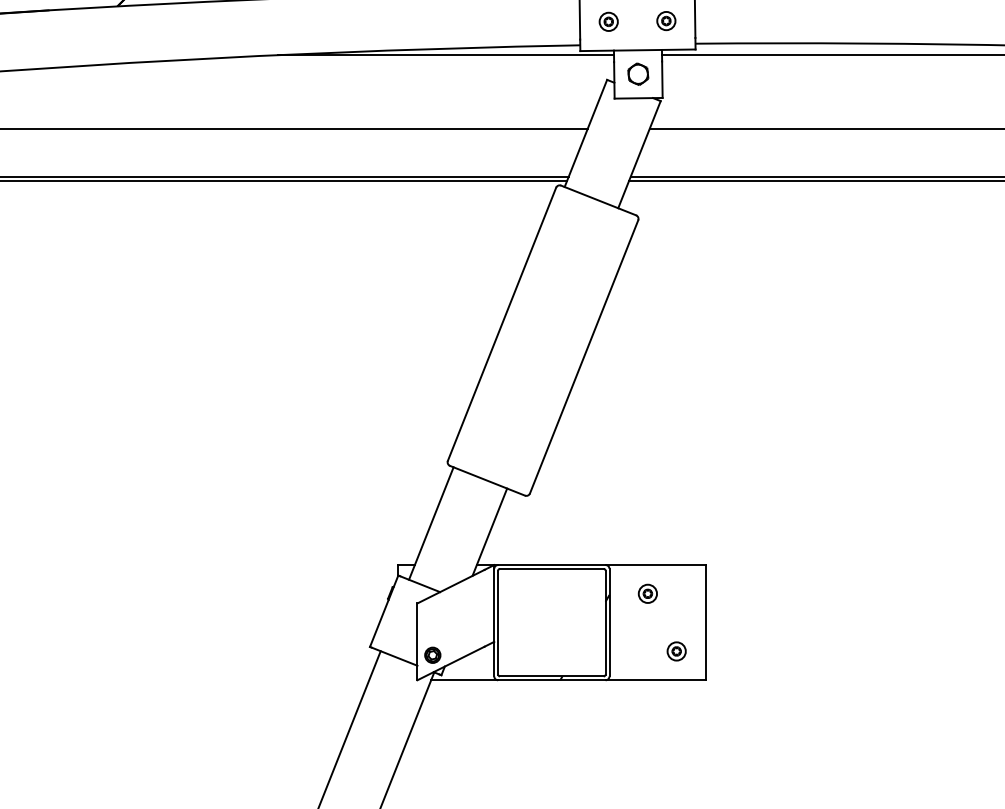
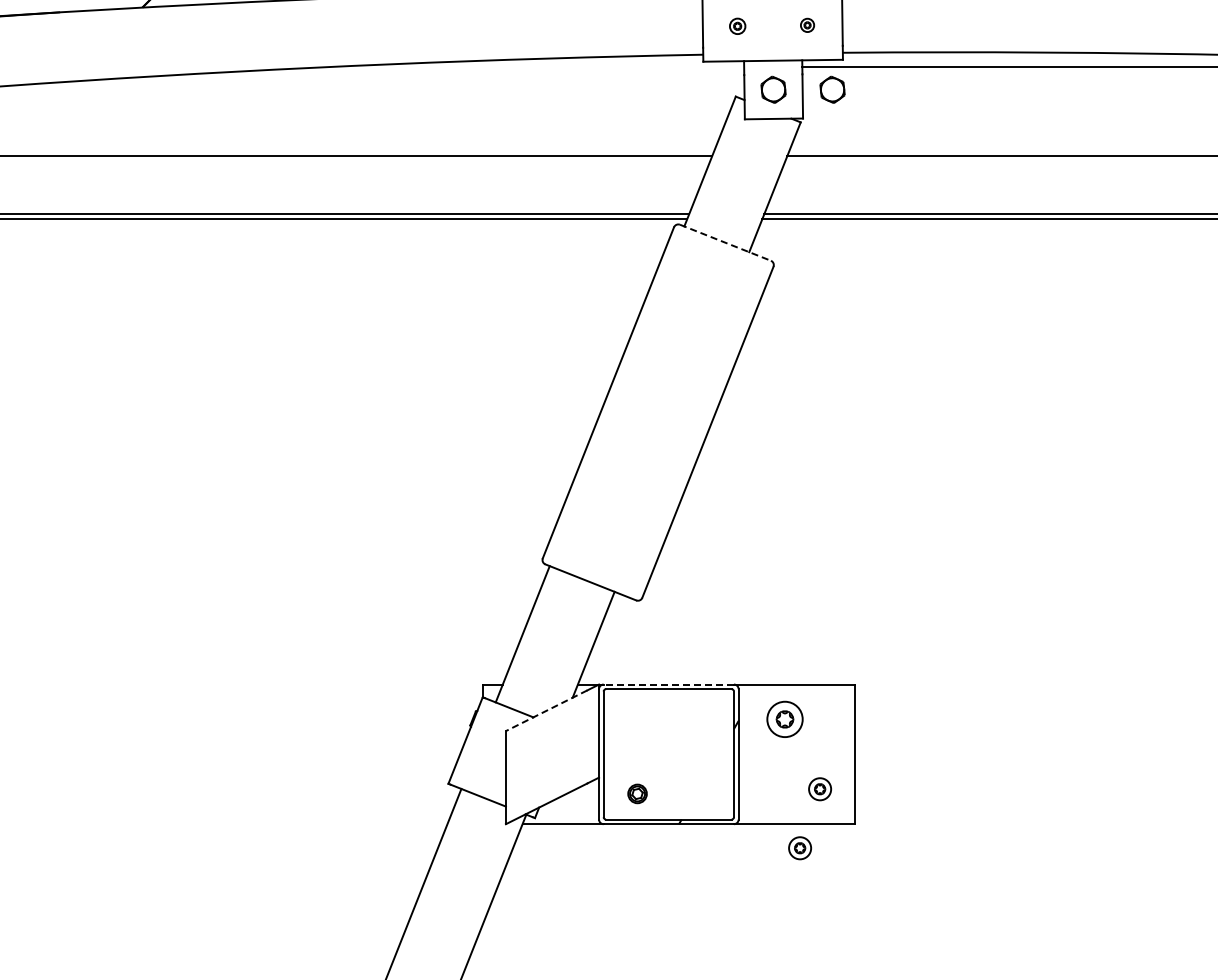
part: (666, 21) -> (807, 25), size x0.6
part: (608, 22) -> (737, 26), size x0.7
line: (445, 55) -> (540, 66), removed
part: (686, 74) -> (832, 89), added
line: (598, 200) -> (725, 242), solid -> dashed
line: (551, 565) -> (668, 684), solid -> dashed
line: (450, 586) -> (546, 710), solid -> dashed
part: (648, 593) -> (785, 719), size x1.6
part: (432, 654) -> (637, 793), moved
part: (659, 700) -> (799, 848), added

